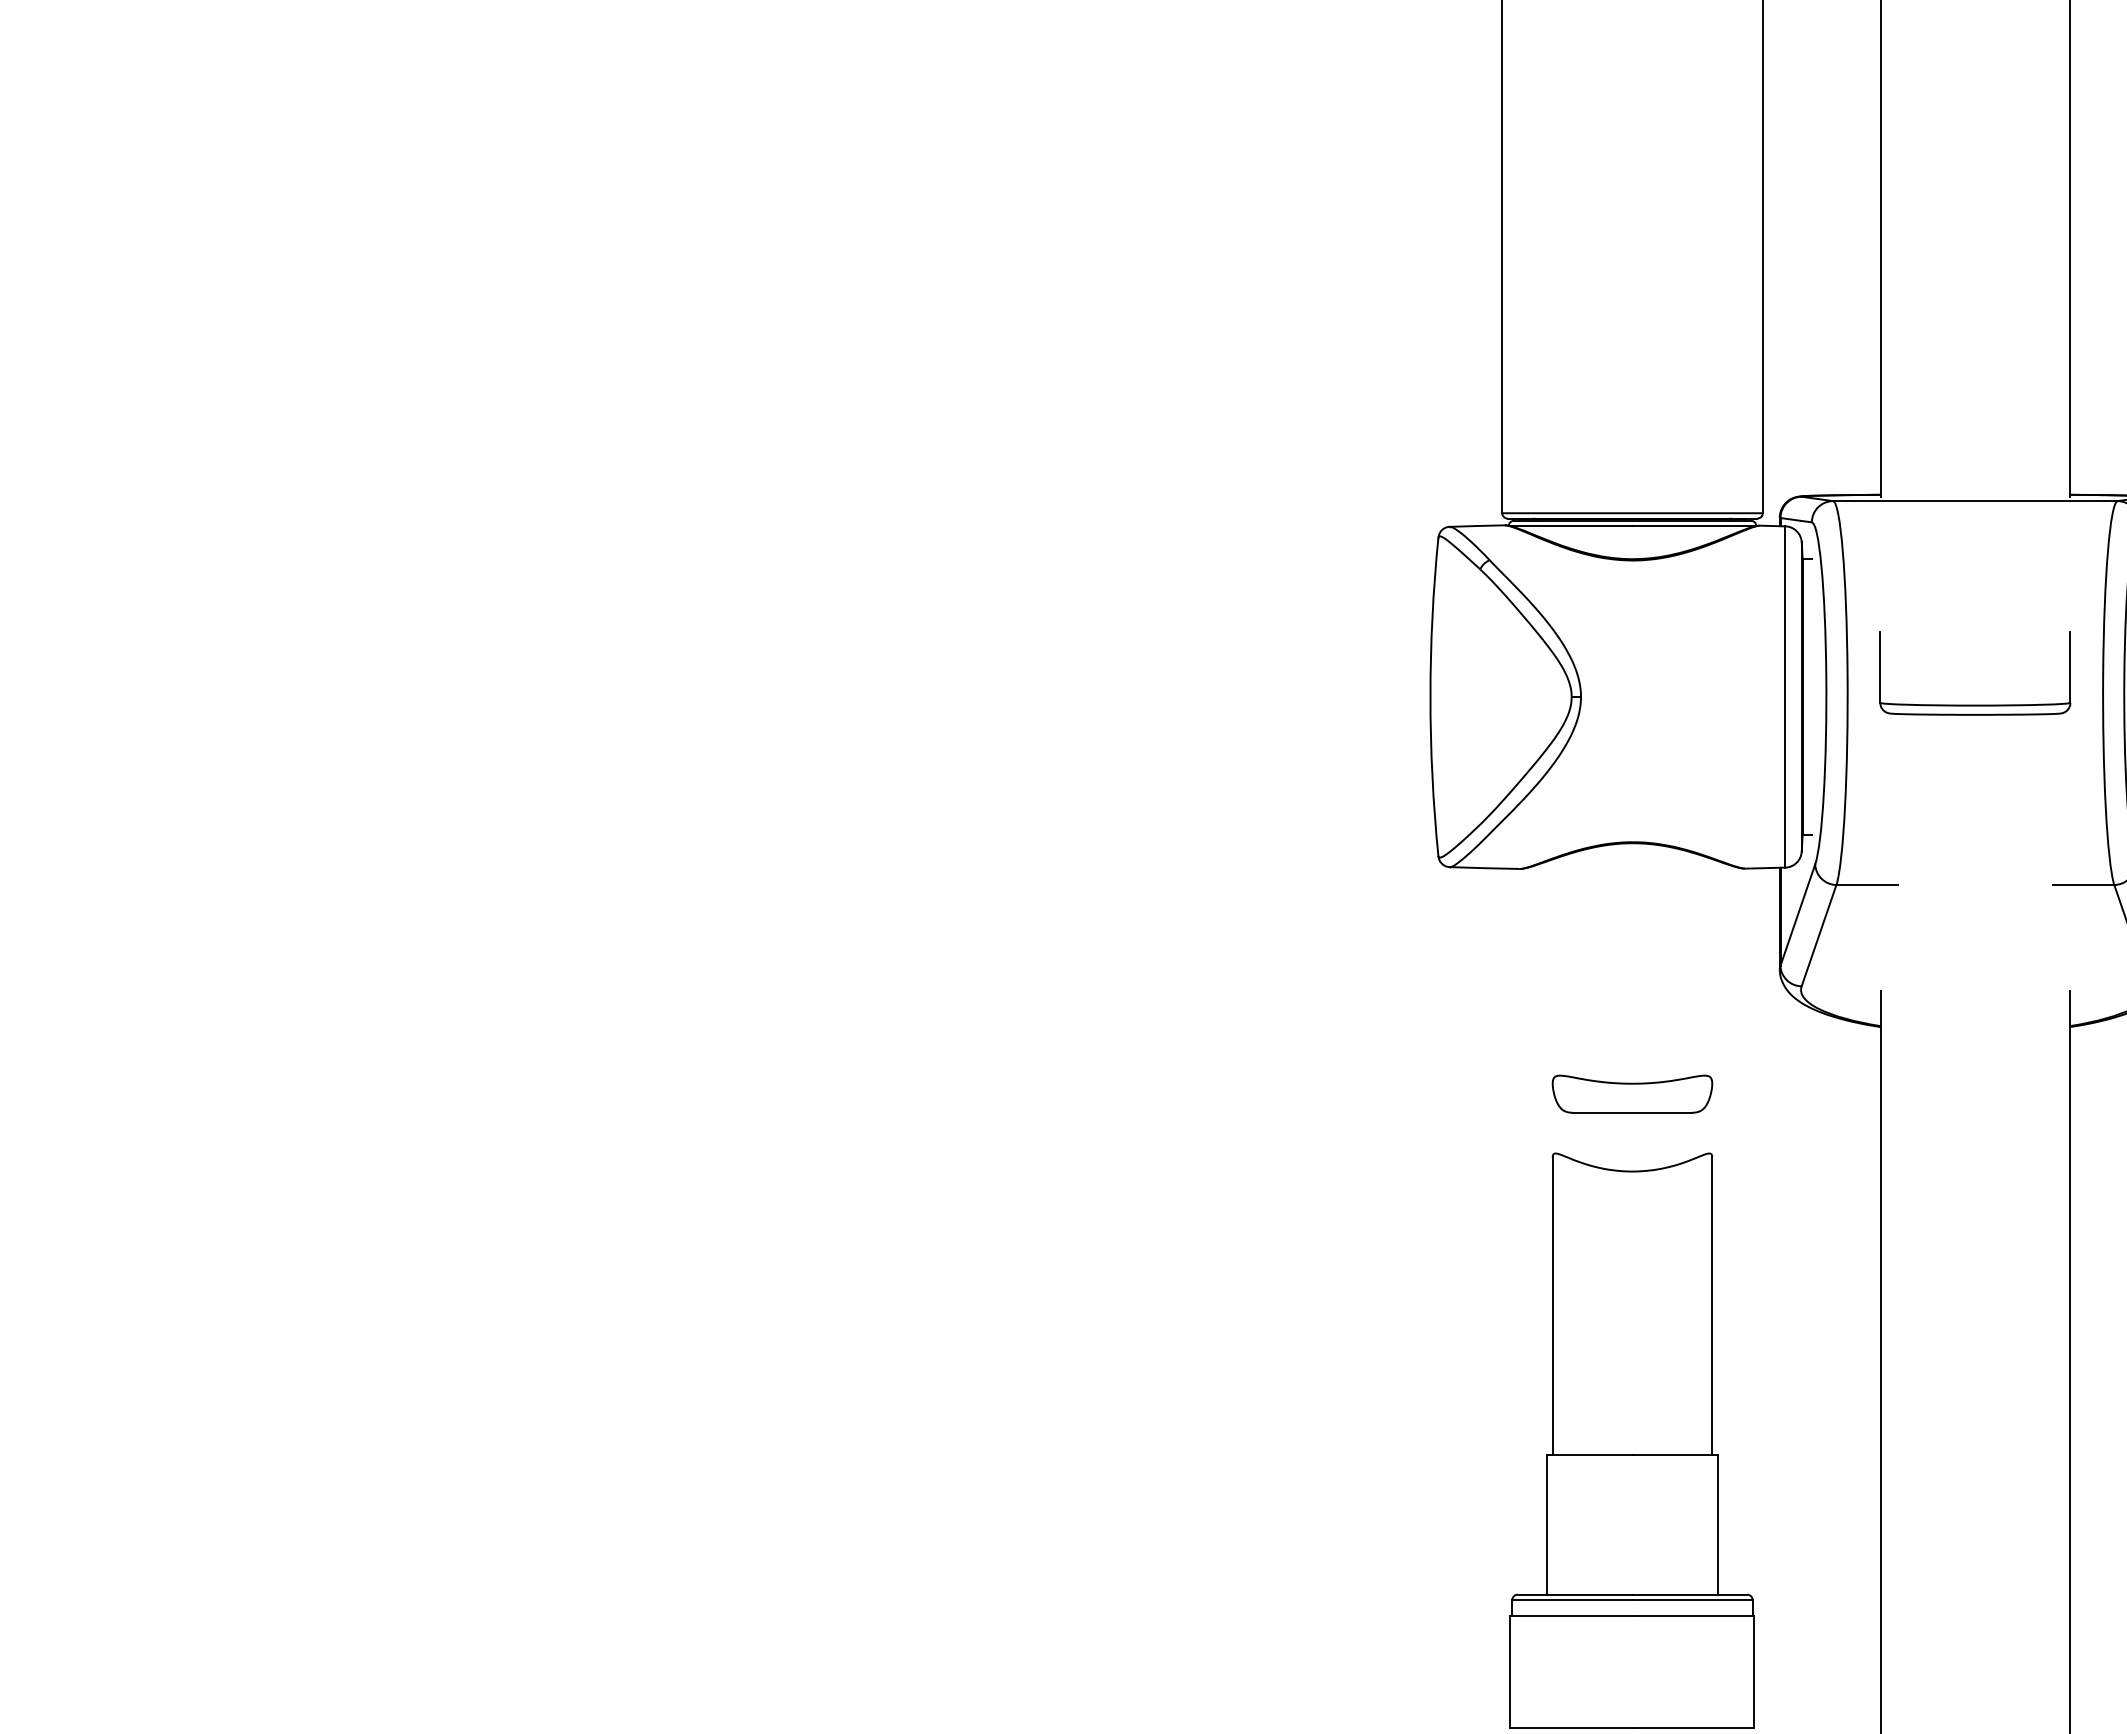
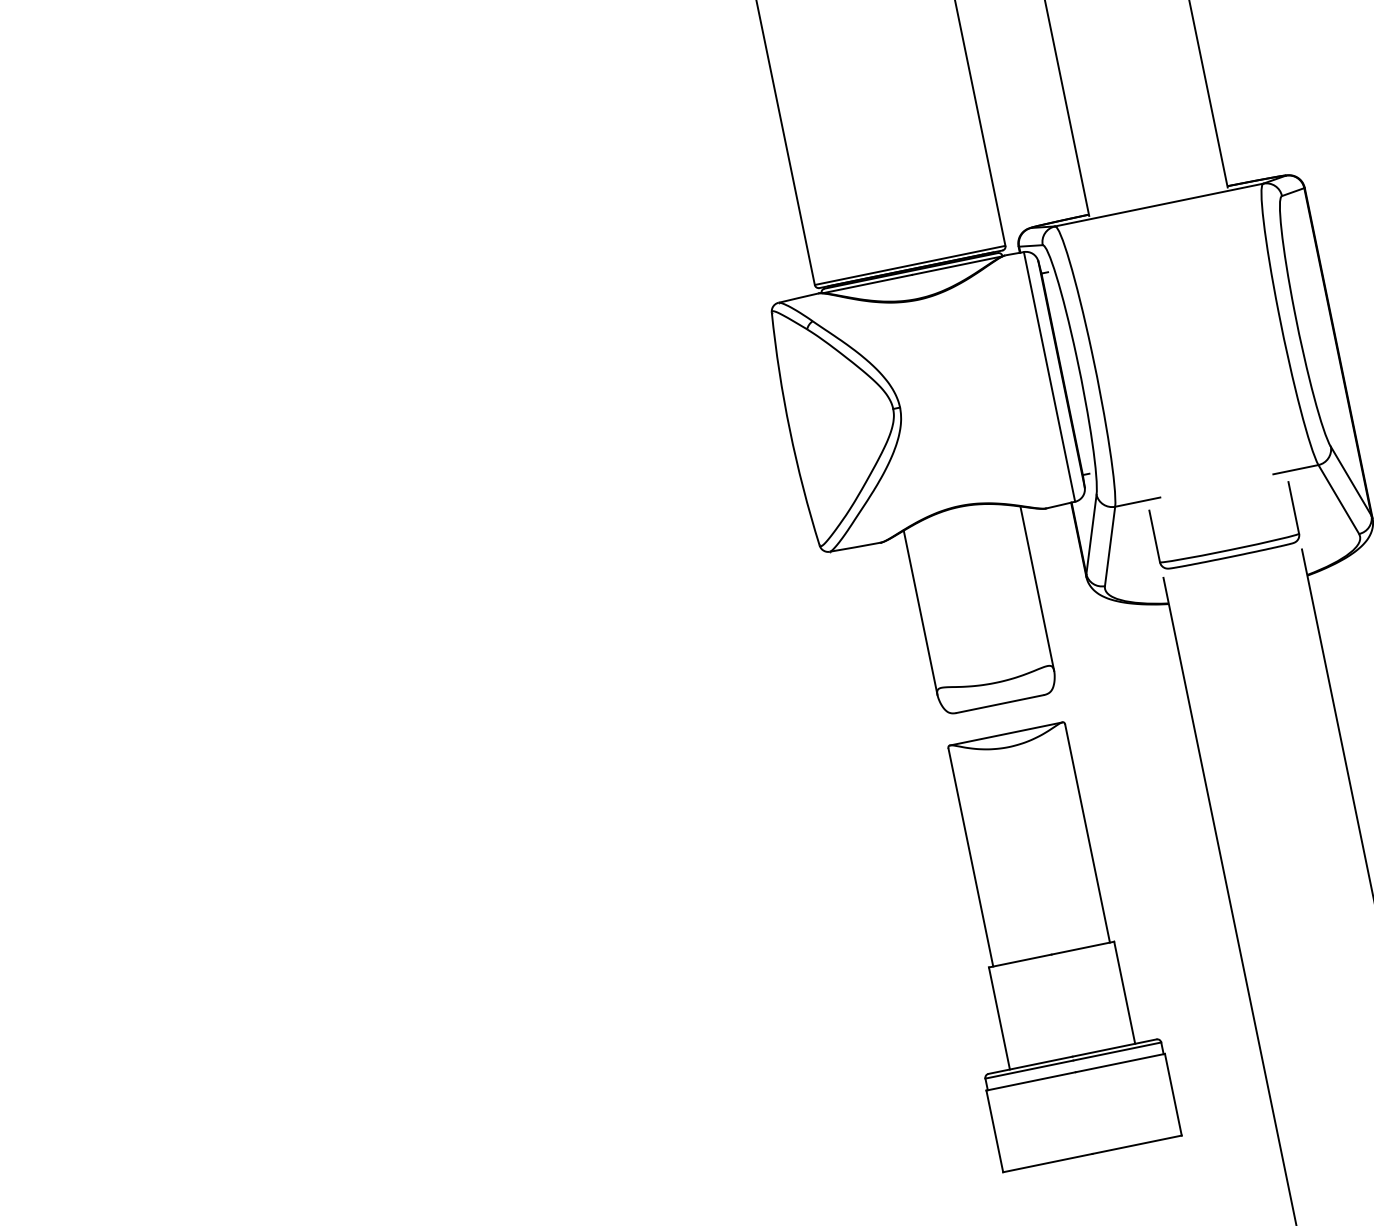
part: (1975, 704) -> (1229, 549), moved
line: (1552, 971) -> (920, 612), added
line: (1712, 971) -> (1037, 588), added
line: (1632, 1153) -> (1006, 733), added

